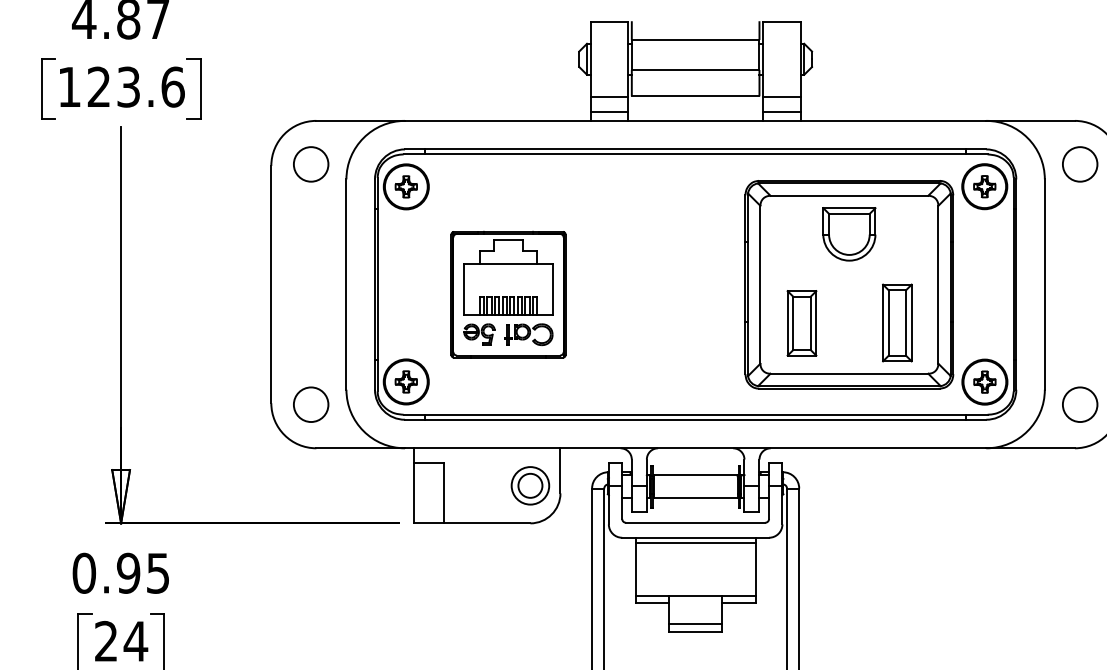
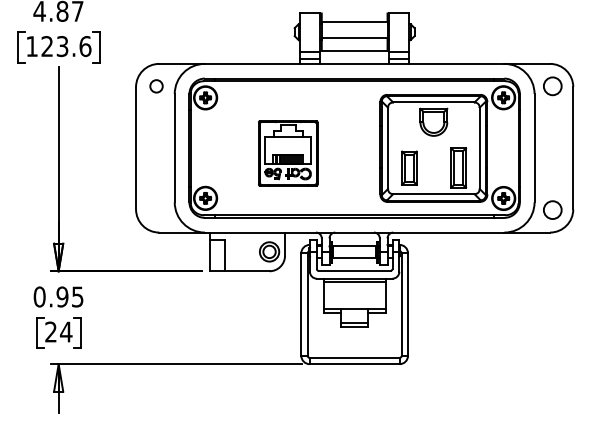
circle: (311, 164) -> (156, 86), size x0.7
part: (508, 294) -> (288, 153), moved
circle: (311, 403) -> (156, 209), removed

